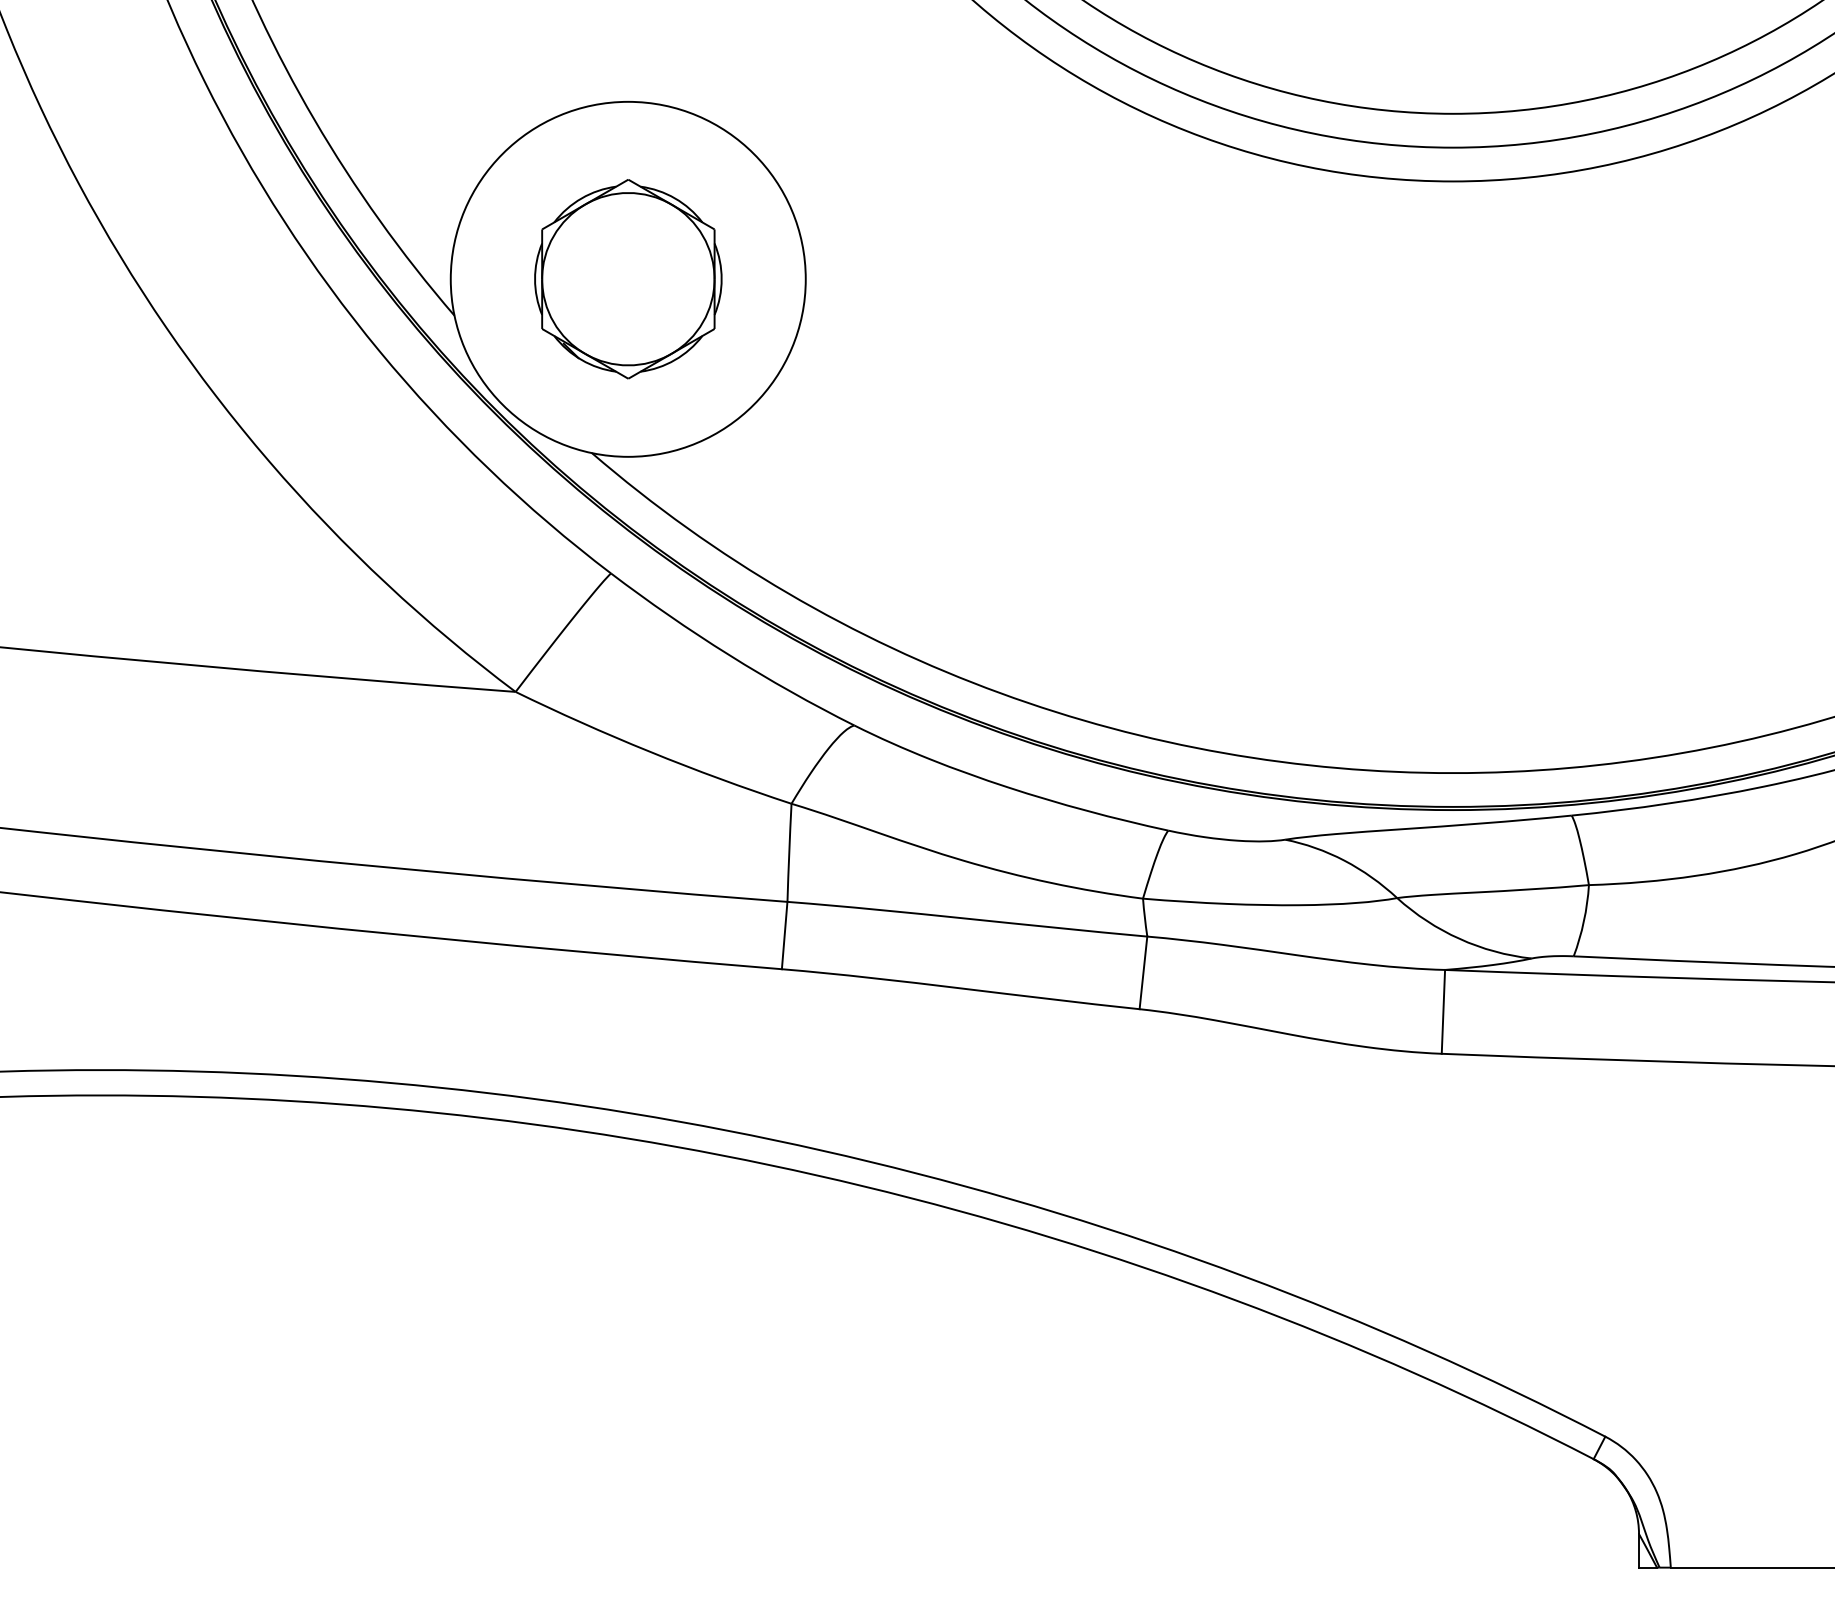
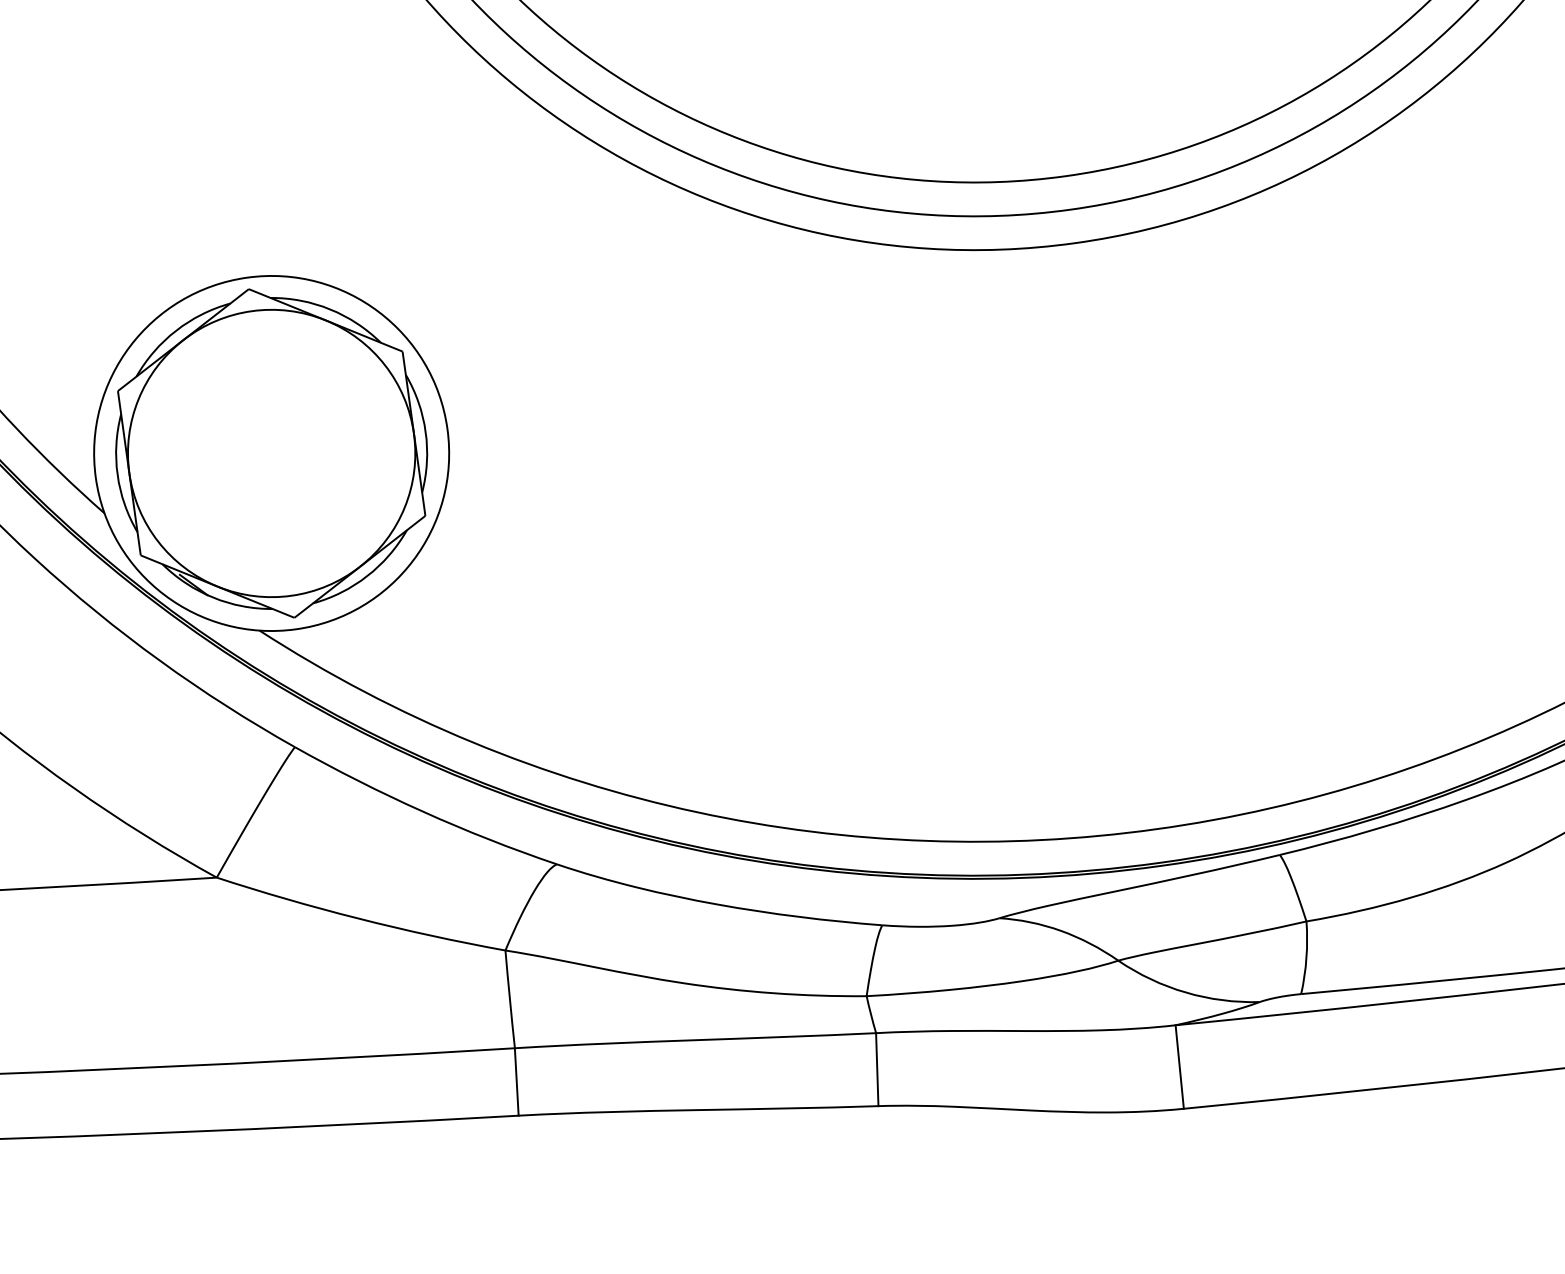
part: (628, 278) -> (271, 452), size x1.67

